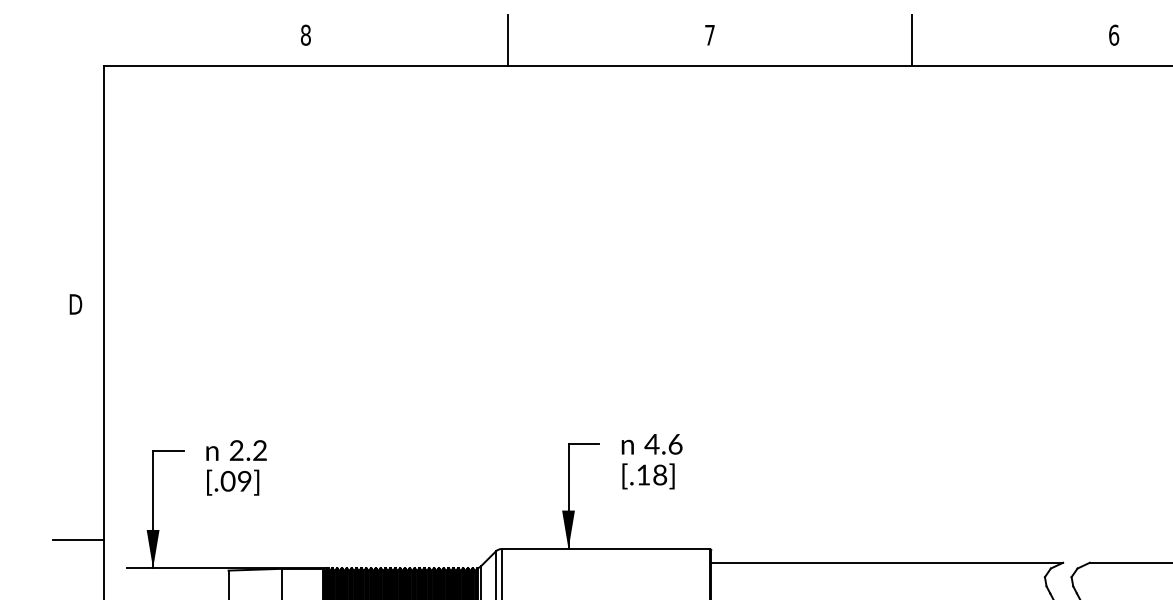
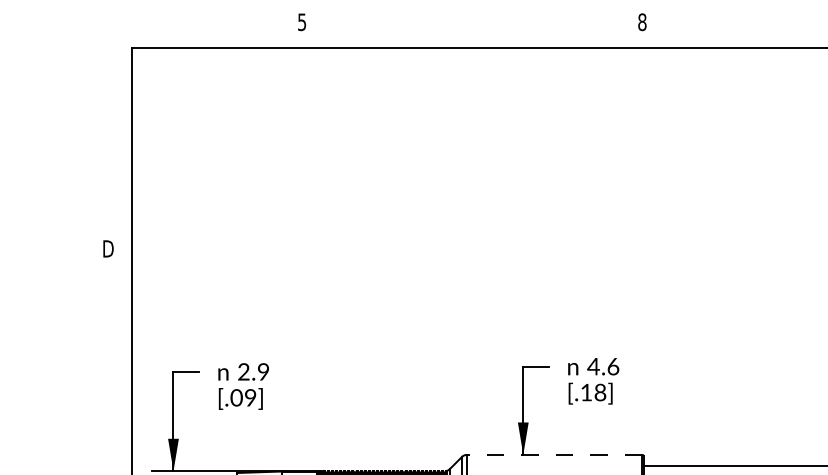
text: (305, 34) -> (301, 21), 8 -> 5
text: (709, 34) -> (641, 21), 7 -> 8
line: (507, 40) -> (471, 26), removed
line: (912, 40) -> (812, 26), removed
text: (259, 450) -> (263, 371), 2.2 -> 2.9
line: (77, 540) -> (109, 447), removed
line: (605, 549) -> (554, 455), solid -> dashed

